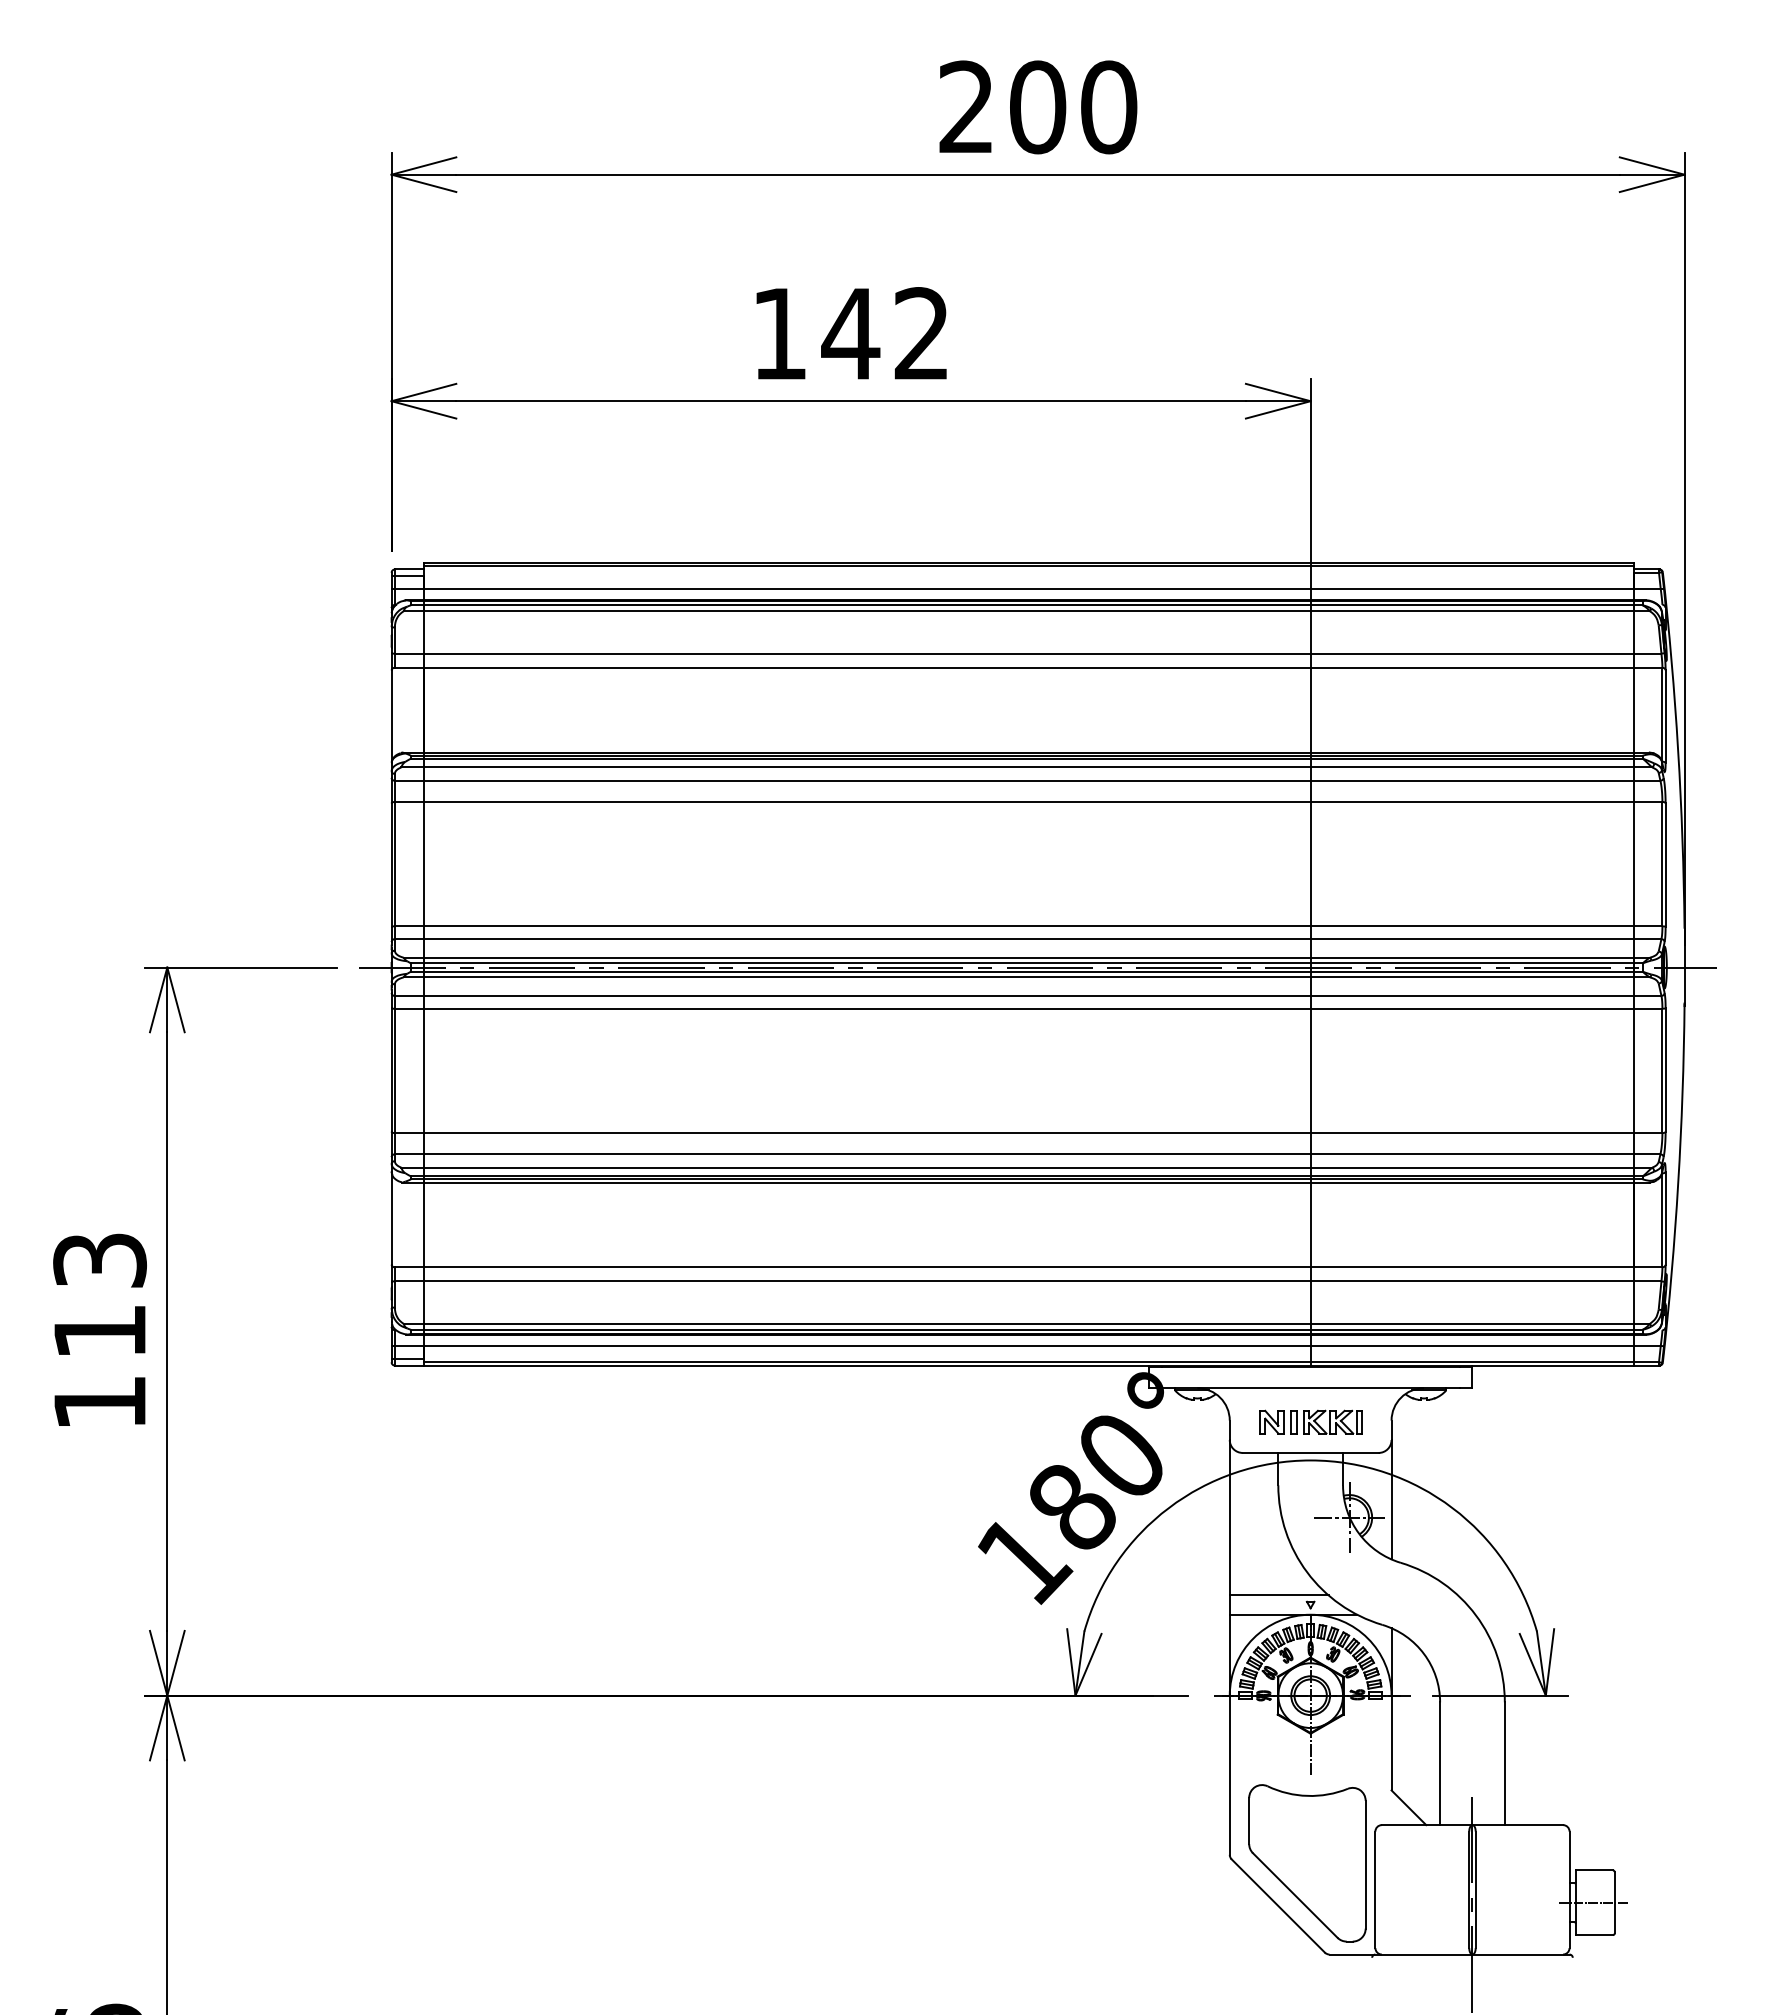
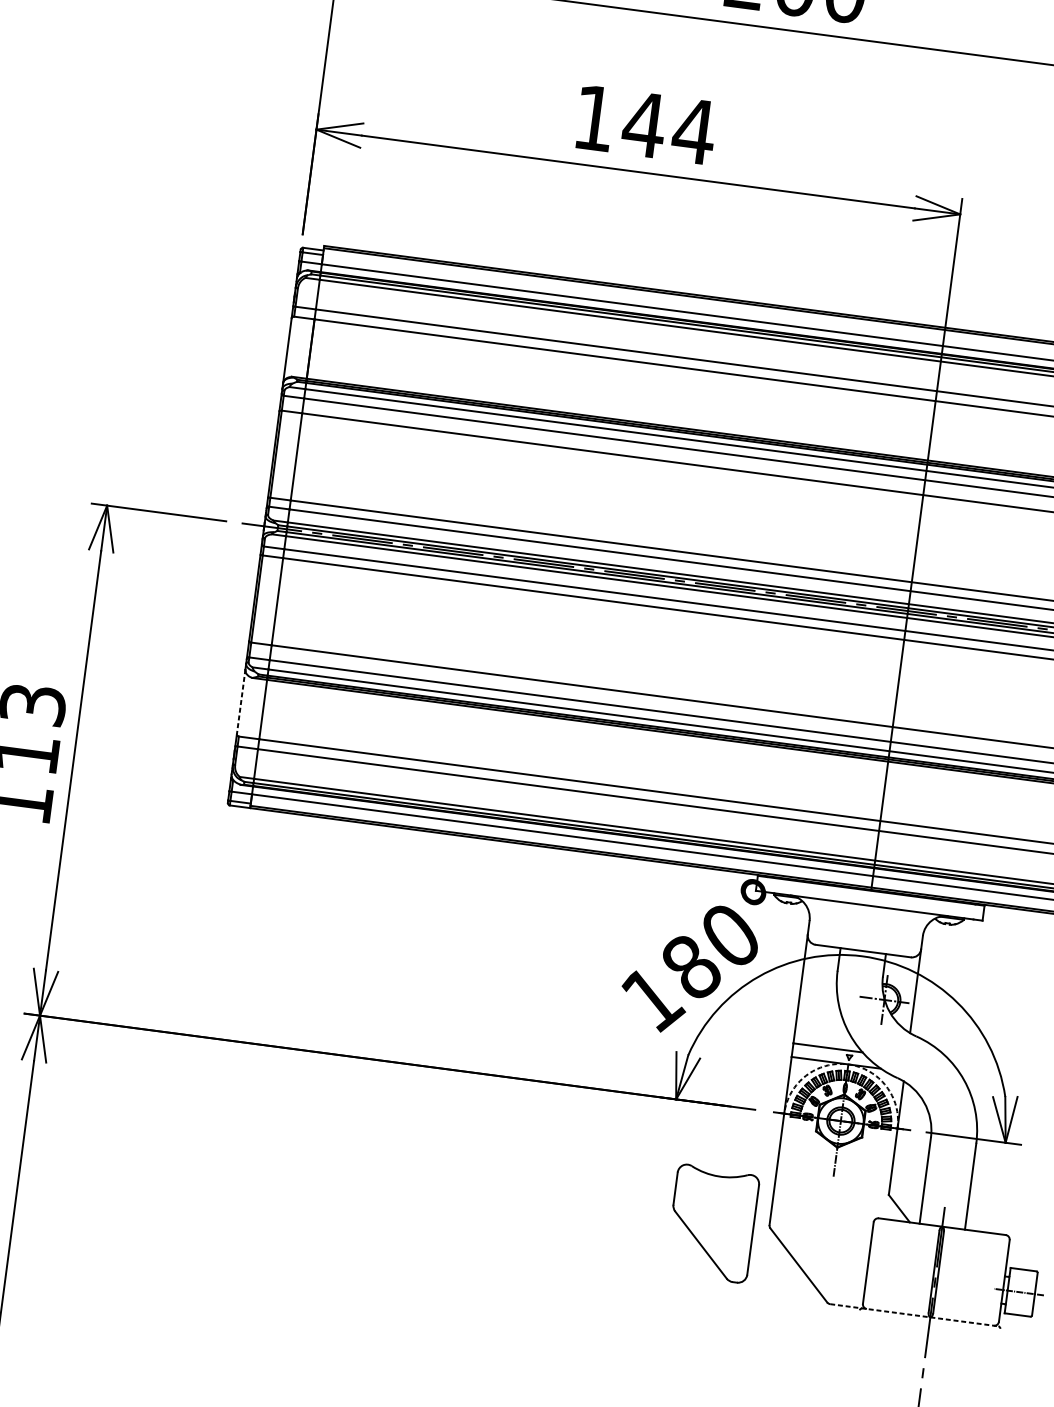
text: (921, 333) -> (693, 131), 142 -> 144
line: (391, 1218) -> (241, 702), solid -> dashed
part: (1310, 1421) -> (866, 929), removed
arc: (1310, 1614) -> (848, 1064), solid -> dashed
part: (1307, 1863) -> (712, 1223), moved
line: (1450, 1954) -> (914, 1315), solid -> dashed

